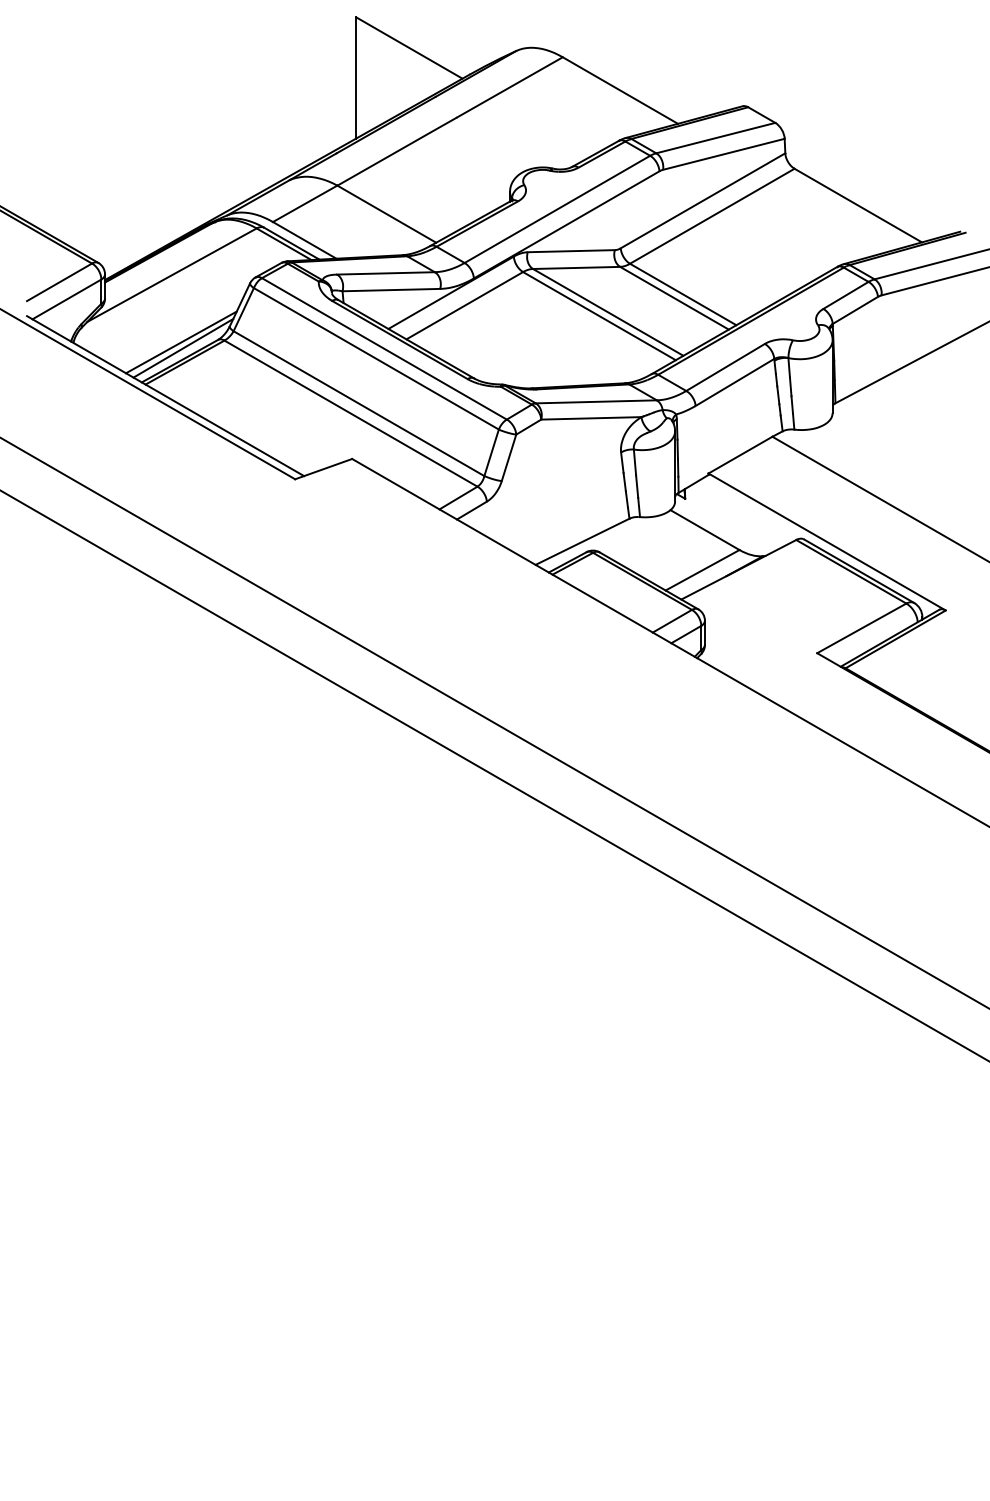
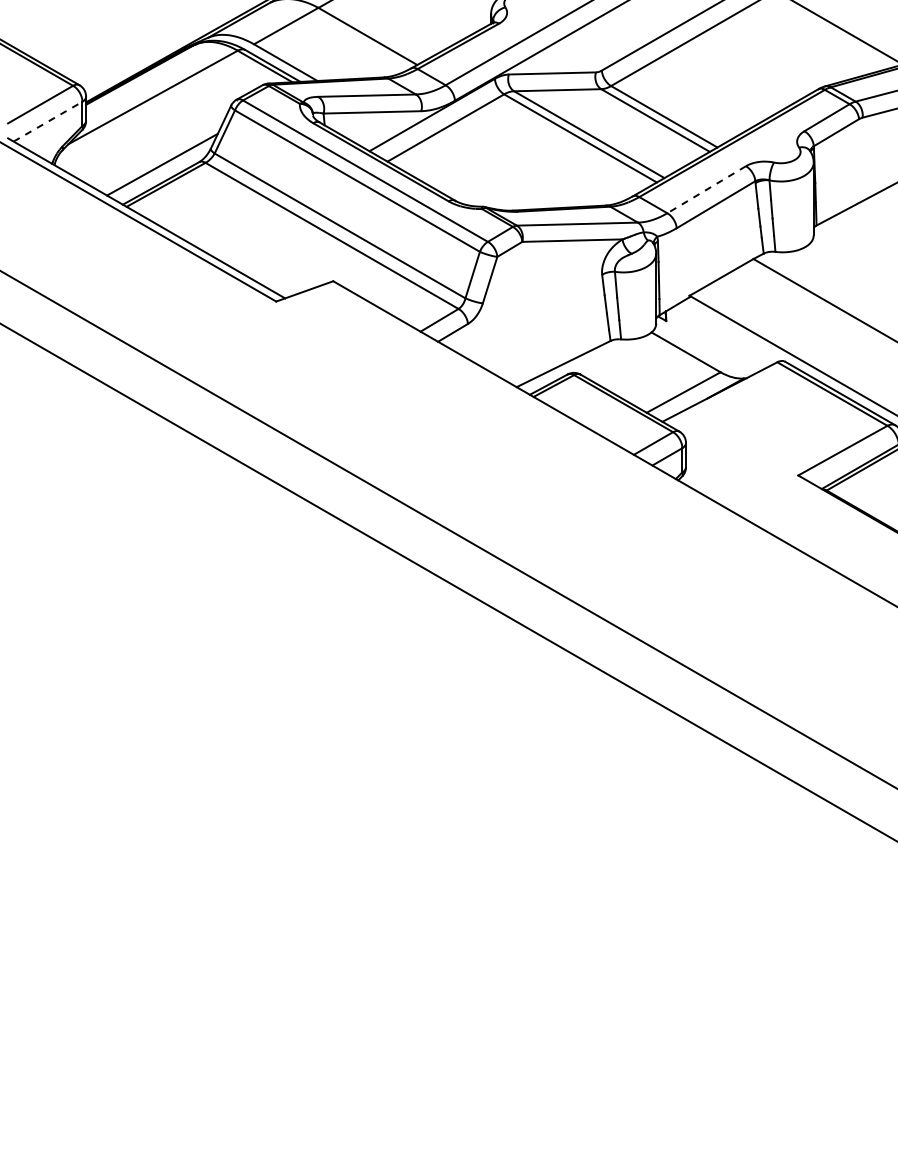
line: (66, 299) -> (47, 121), solid -> dashed
line: (183, 347) -> (164, 169), removed
line: (725, 367) -> (706, 189), solid -> dashed

